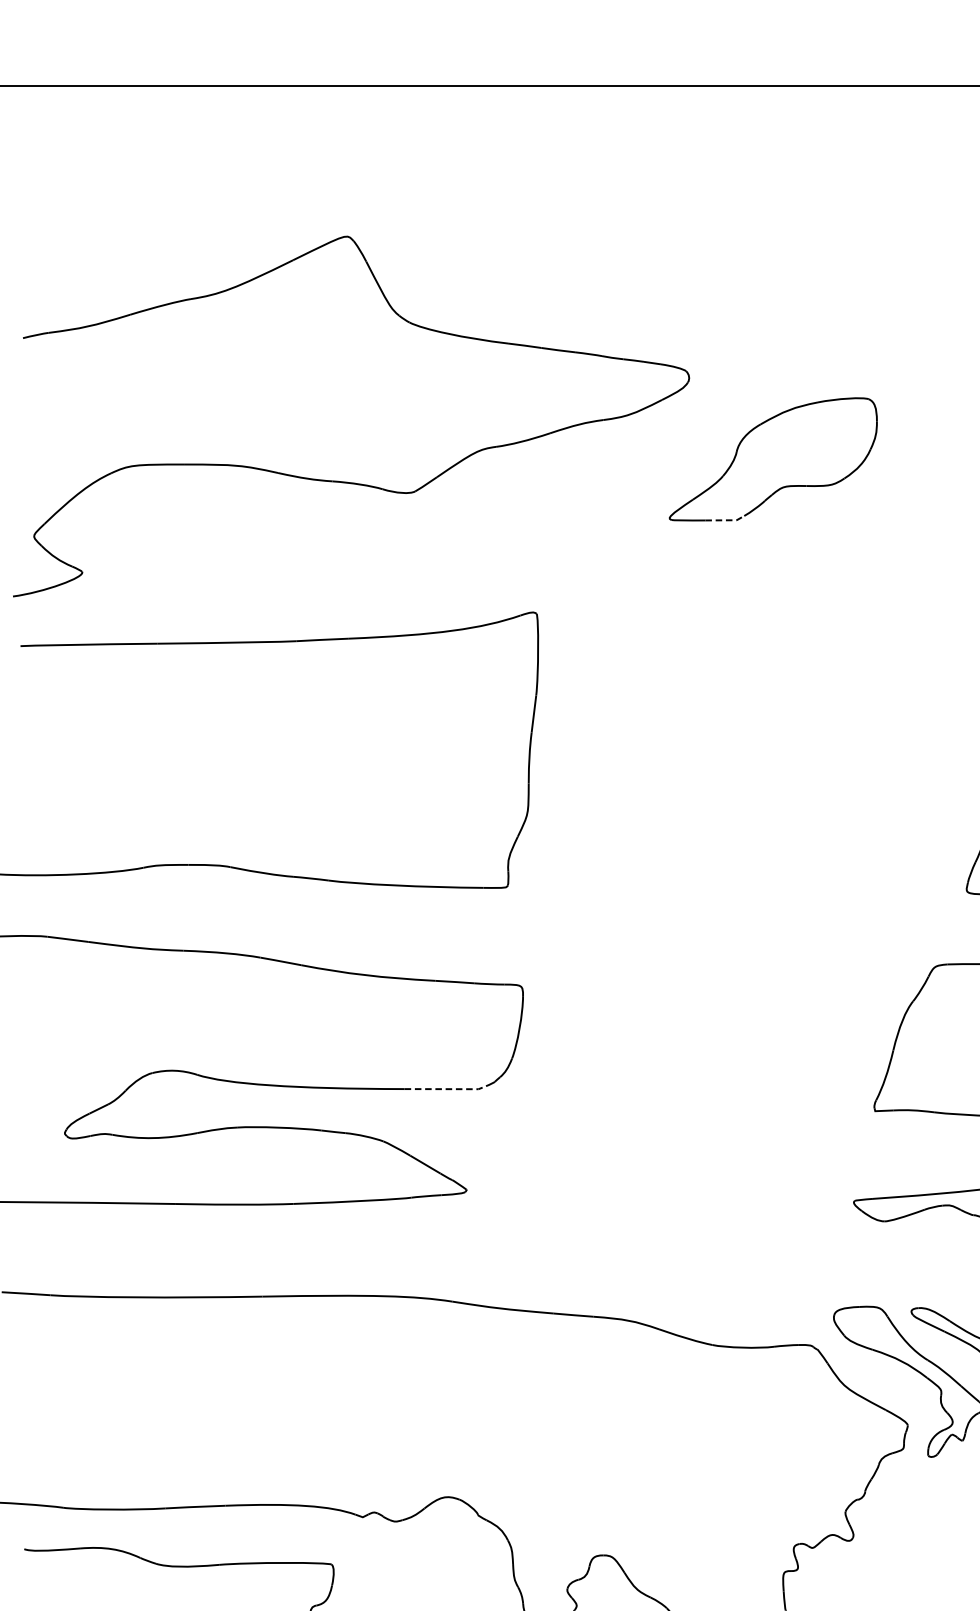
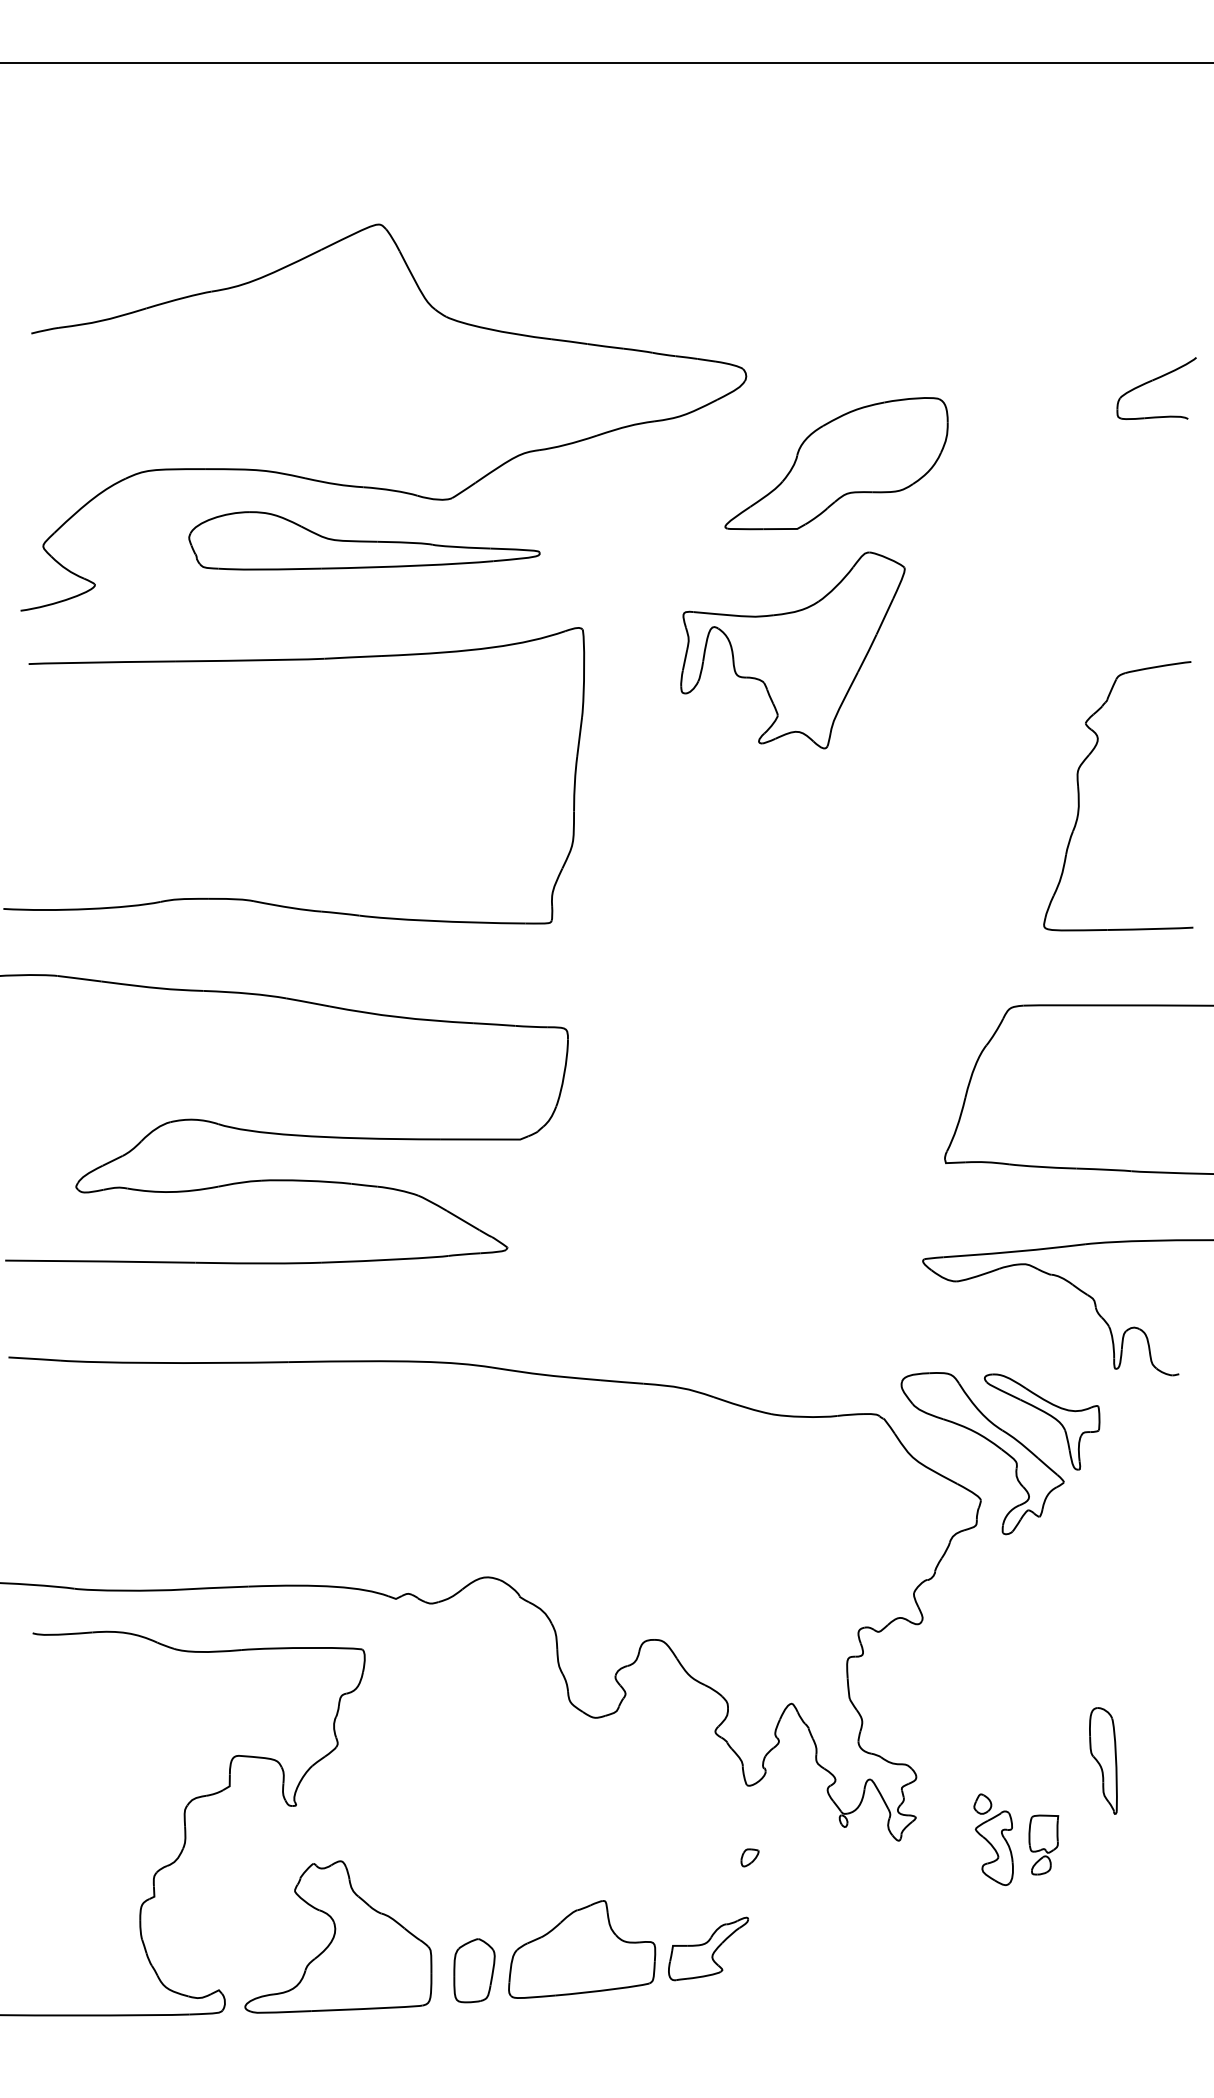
line: (726, 520) -> (786, 529), dashed -> solid
part: (333, 531) -> (364, 540), added
part: (732, 633) -> (792, 650), added
line: (446, 1089) -> (485, 1139), dashed -> solid

